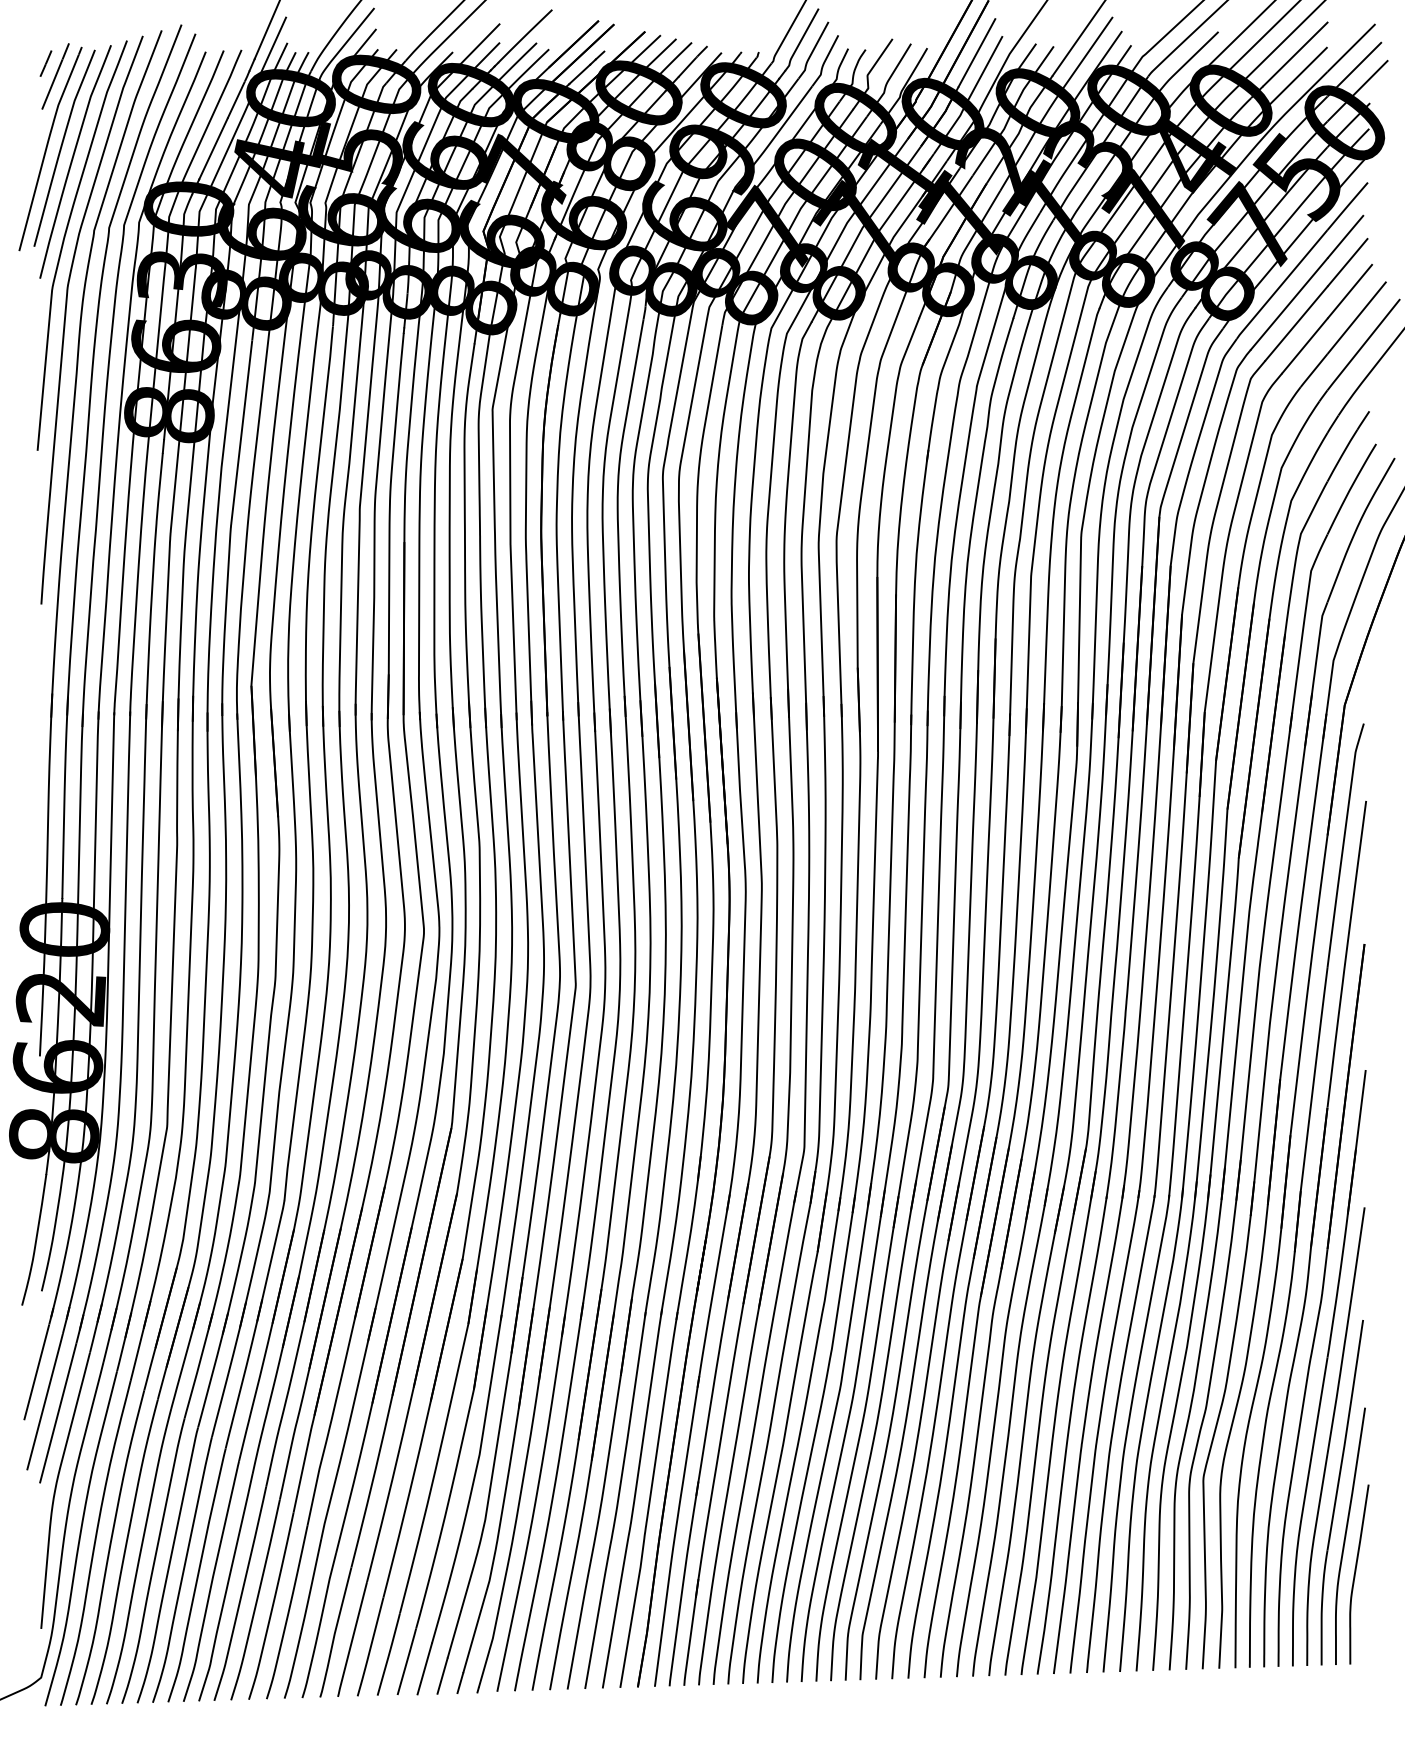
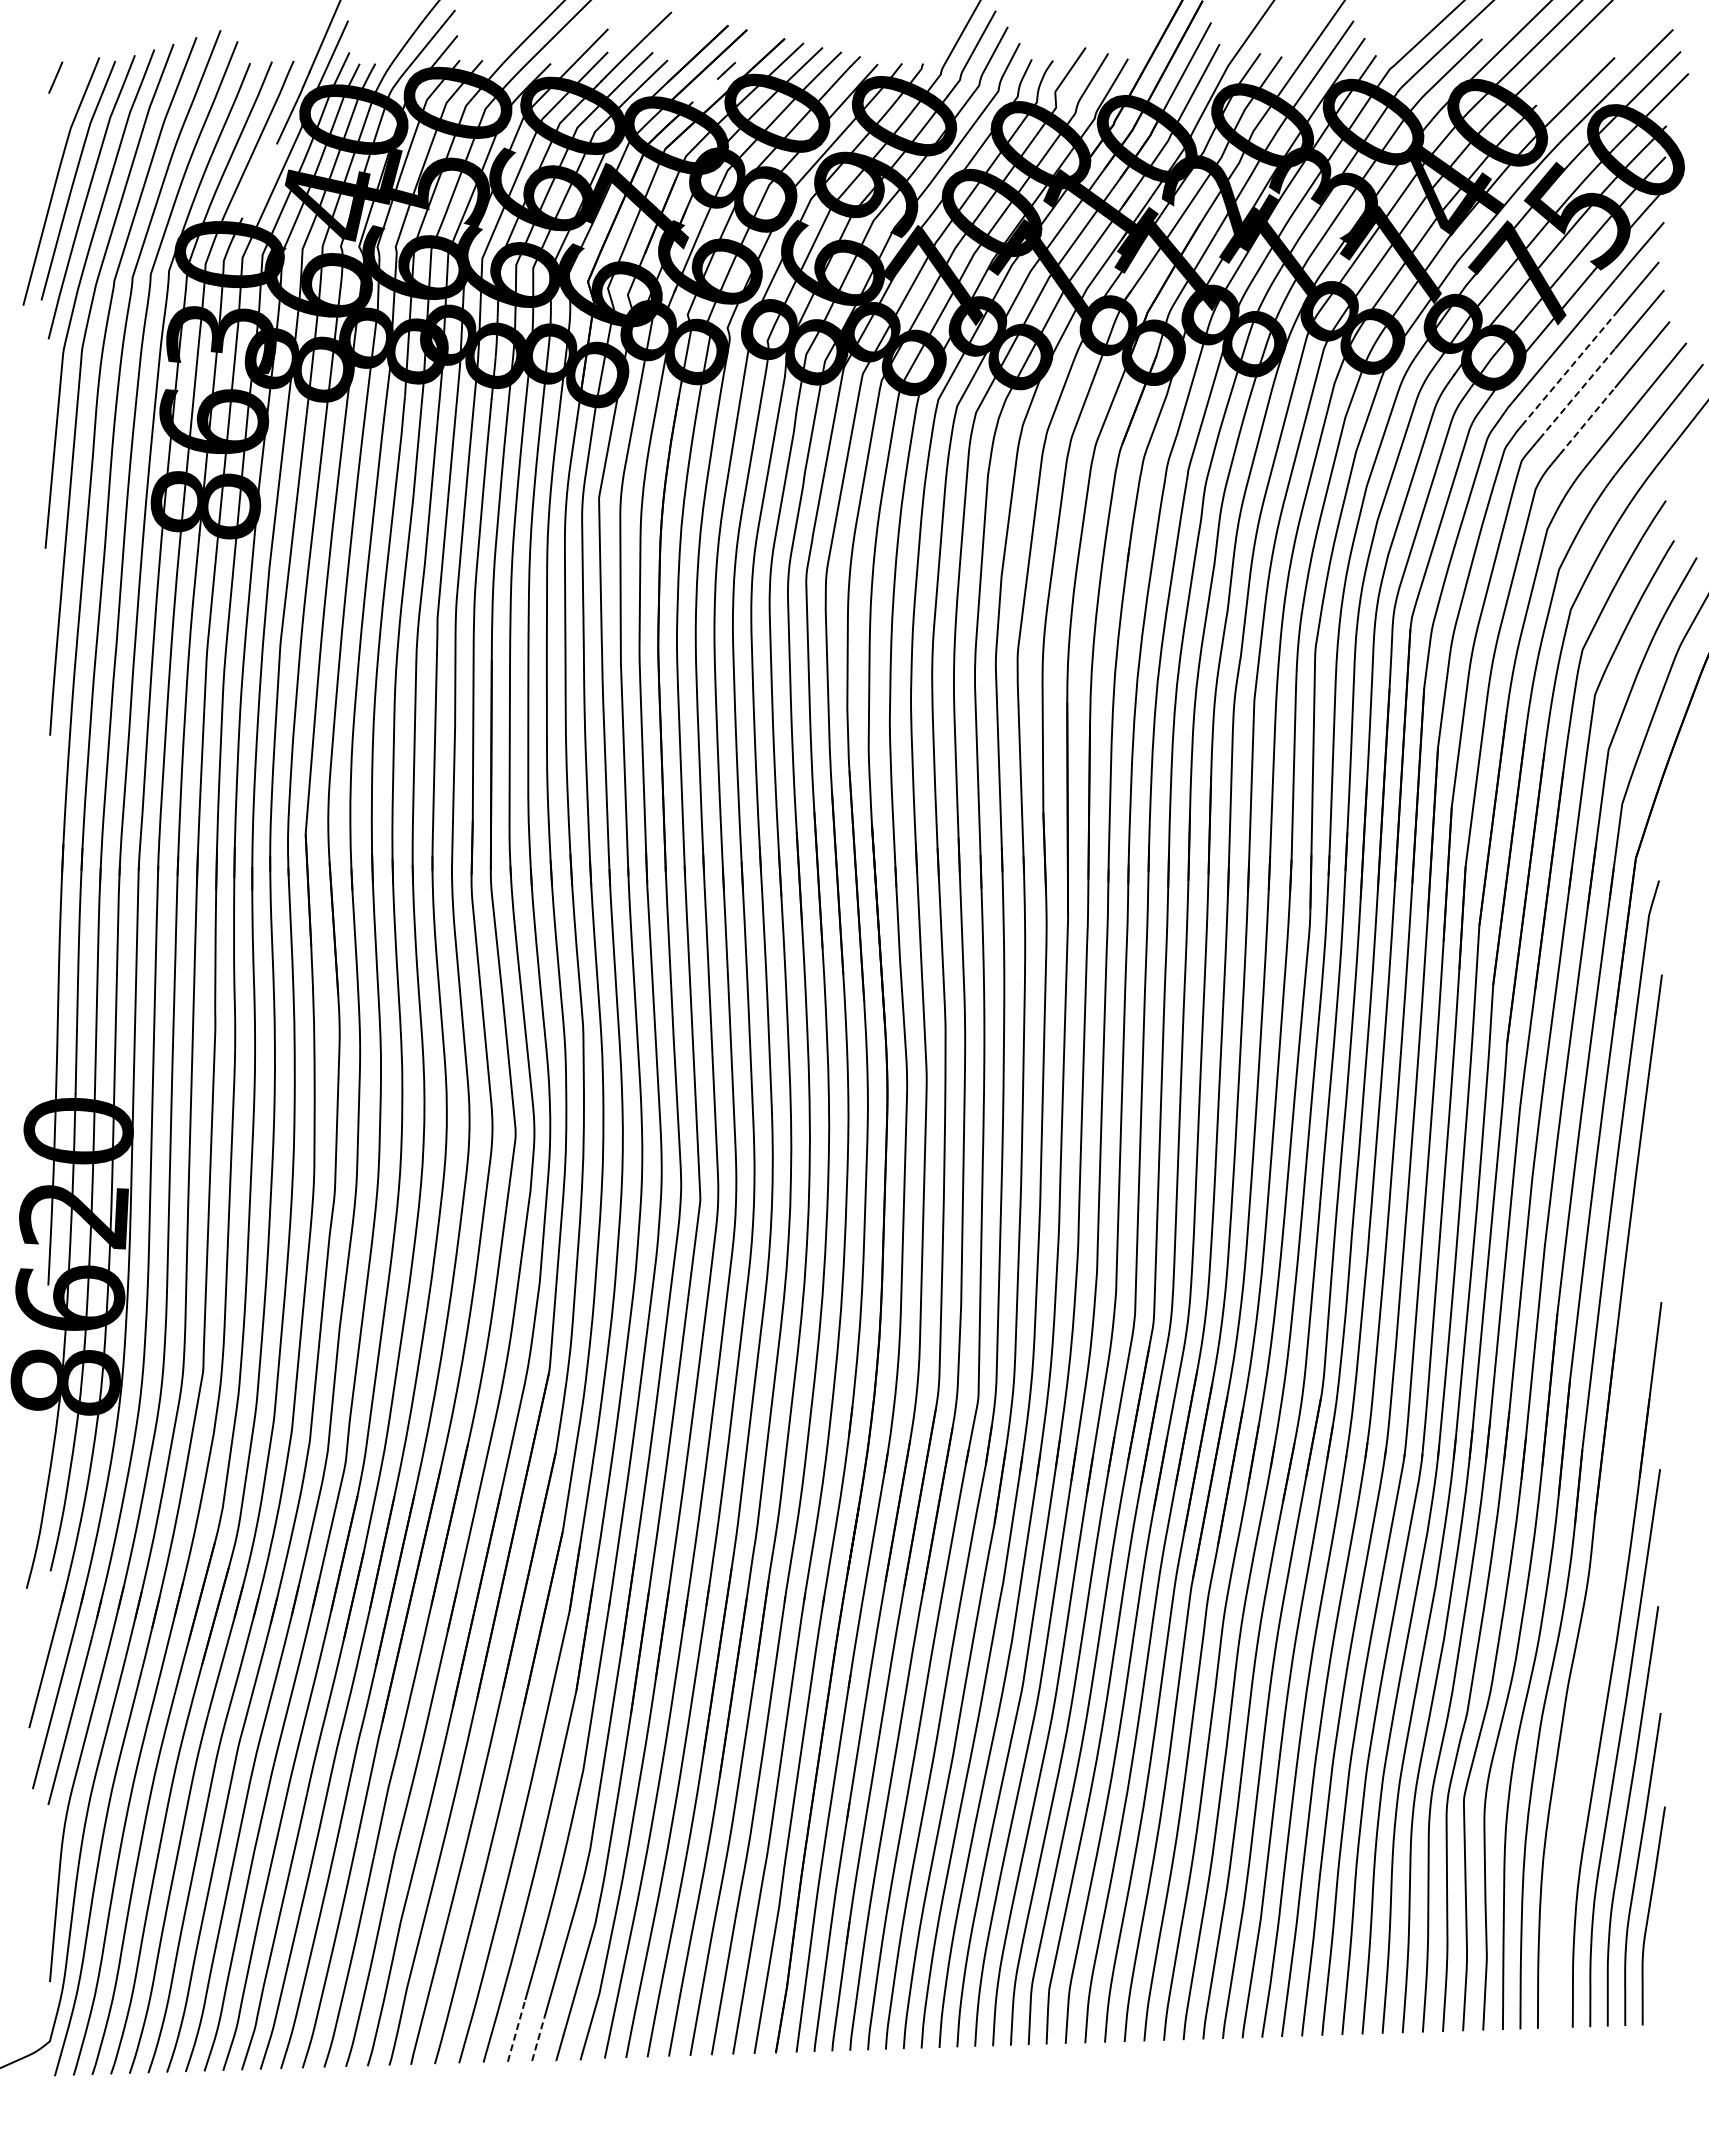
line: (1295, 54) -> (1575, 66), removed
line: (579, 74) -> (704, 90), removed
line: (55, 75) -> (67, 92), removed
line: (213, 149) -> (259, 181), removed
line: (1289, 303) -> (1568, 369), solid -> dashed
line: (1296, 323) -> (1577, 393), solid -> dashed
line: (1304, 345) -> (1587, 420), solid -> dashed
part: (1321, 1305) -> (1607, 1588), removed
line: (424, 1668) -> (516, 2030), solid -> dashed
line: (442, 1676) -> (538, 2039), solid -> dashed

